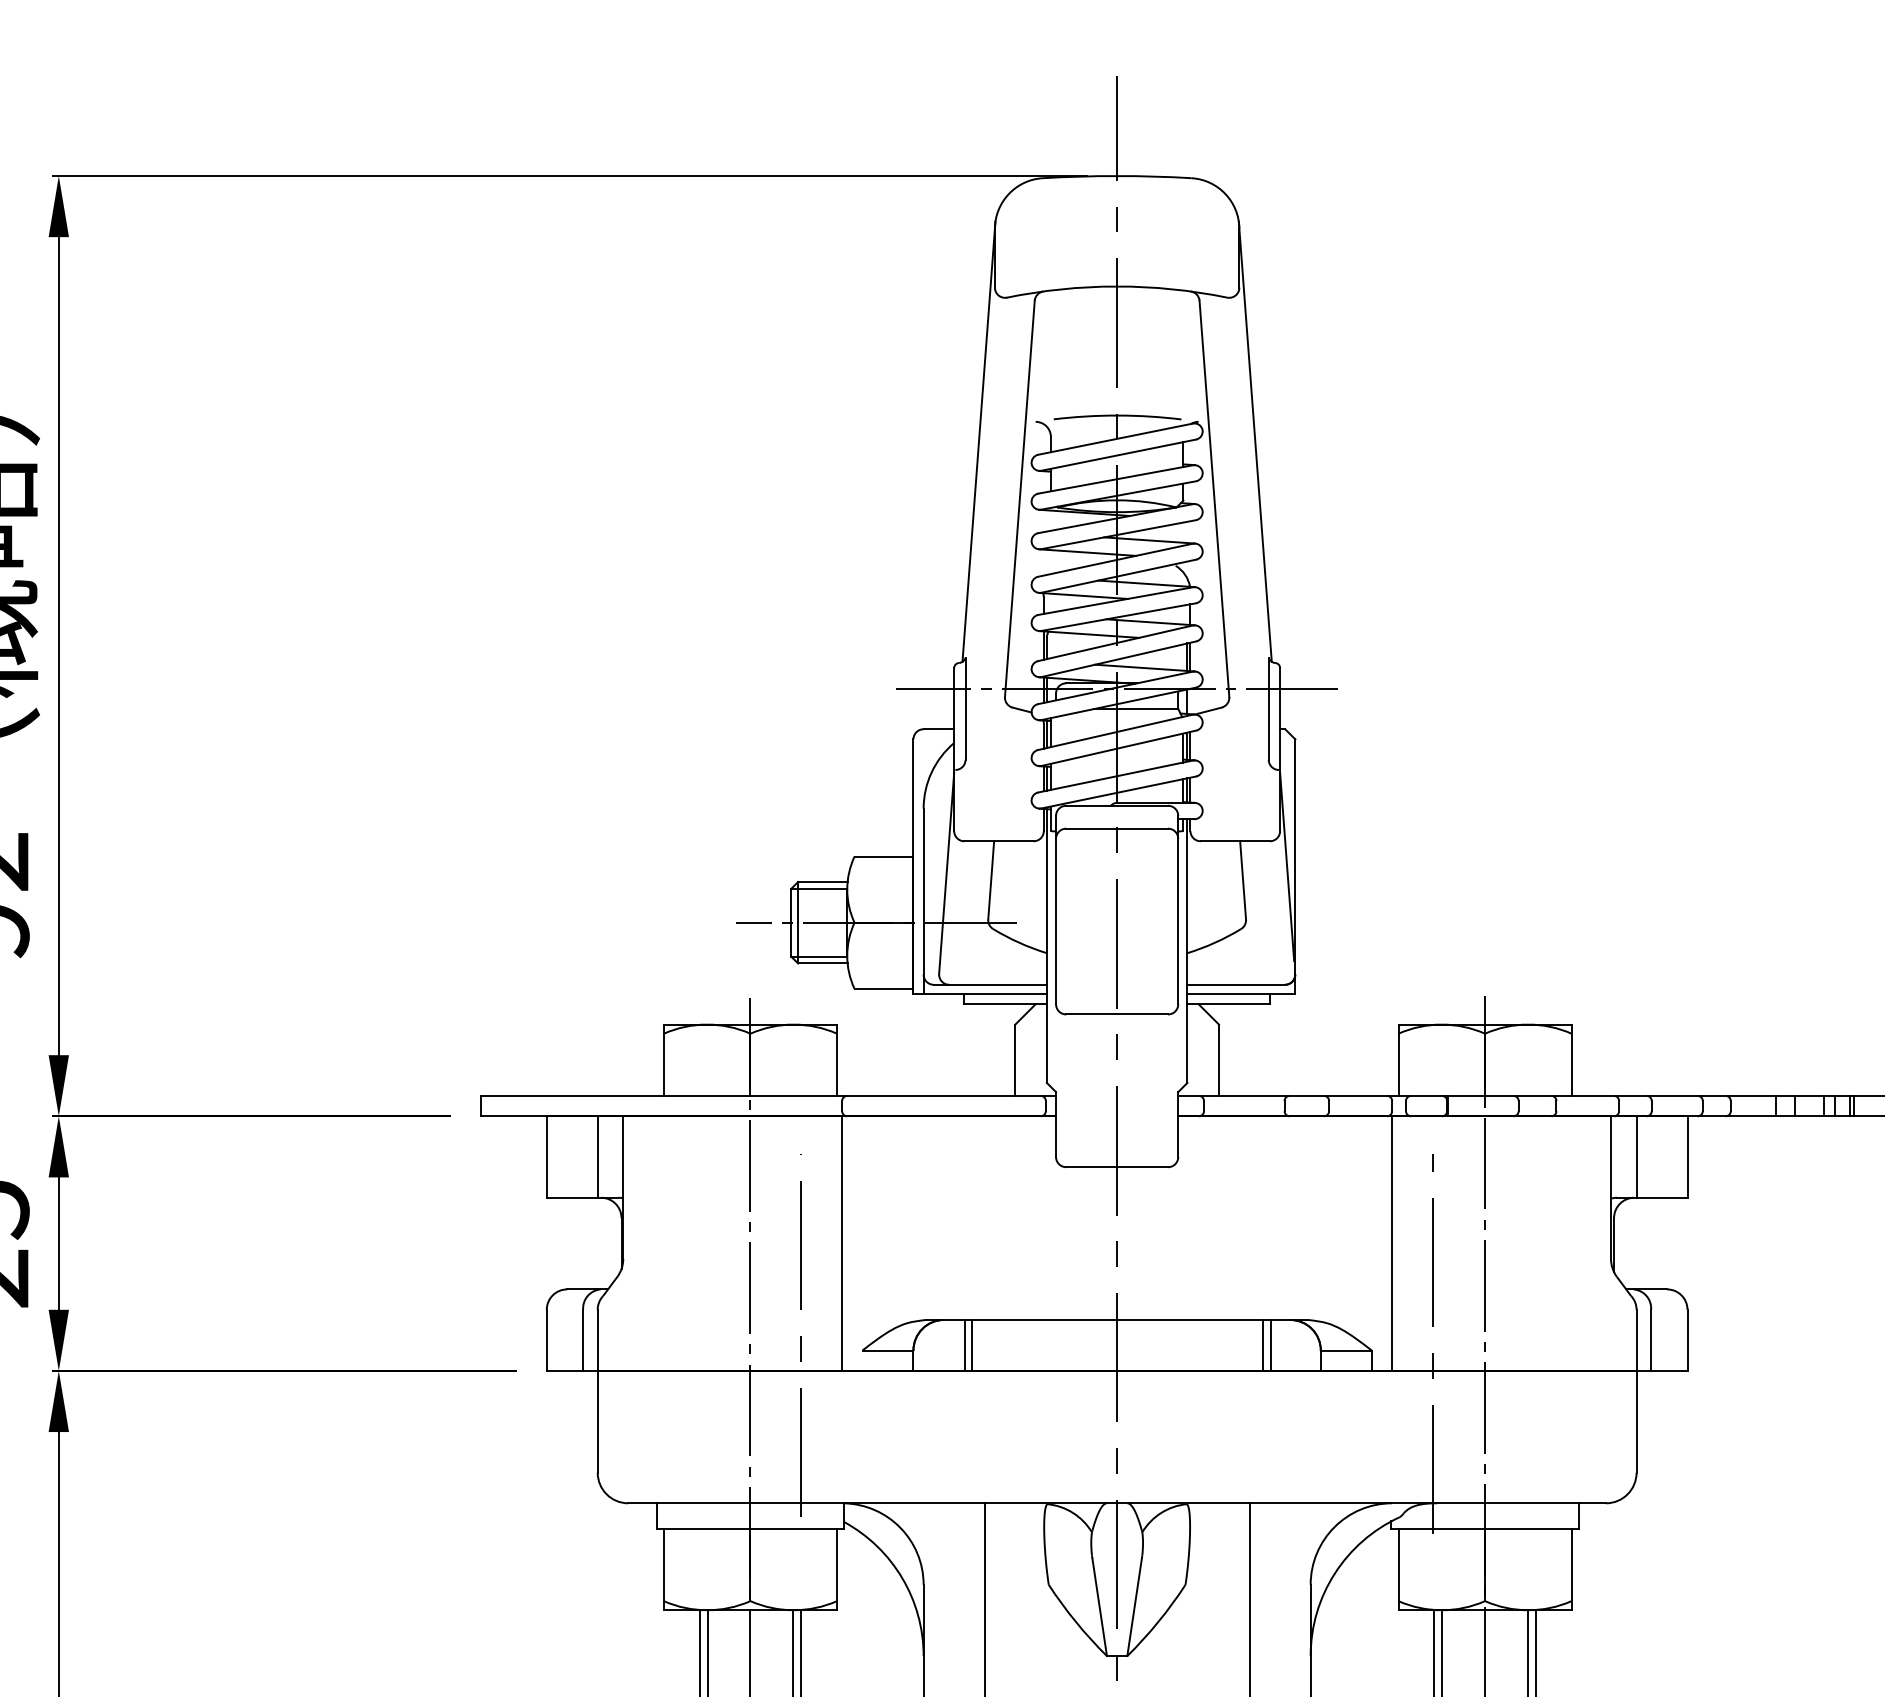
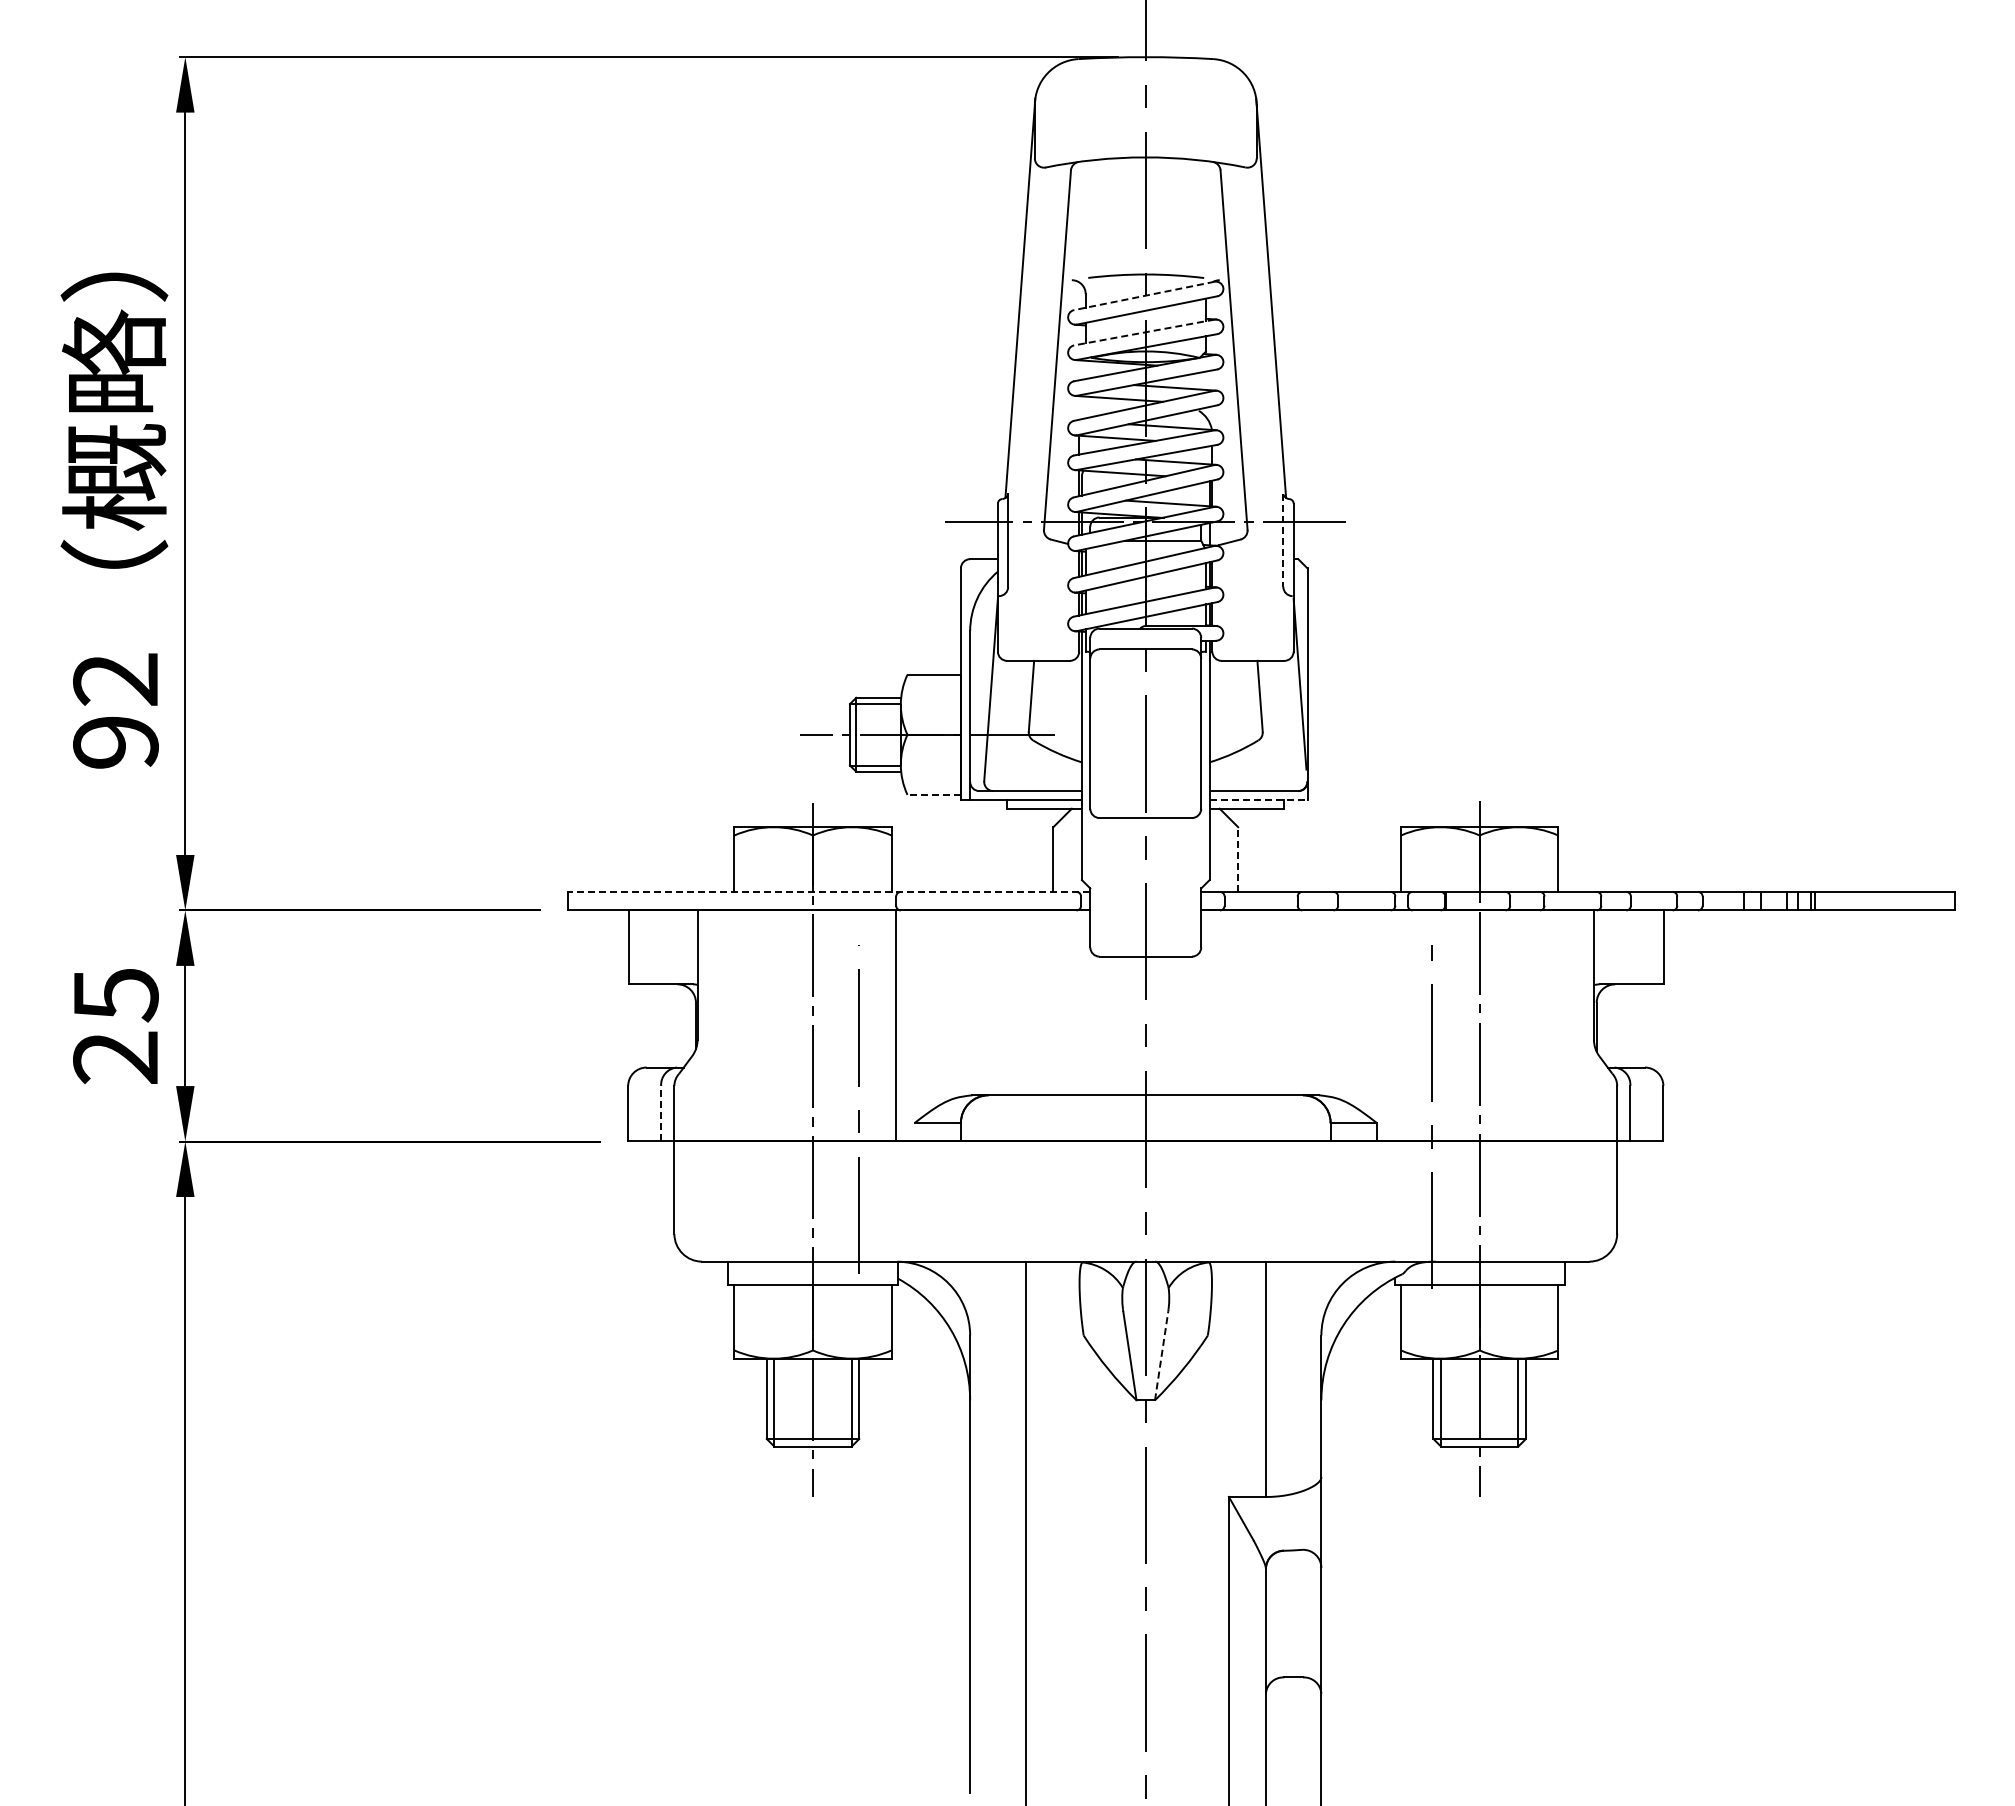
line: (1115, 438) -> (1144, 295), solid -> dashed
line: (1114, 479) -> (1143, 332), solid -> dashed
line: (1268, 709) -> (1283, 541), solid -> dashed
line: (884, 988) -> (934, 794), solid -> dashed
line: (1241, 994) -> (1258, 799), solid -> dashed
line: (1219, 1060) -> (1238, 859), solid -> dashed
line: (767, 1095) -> (828, 891), solid -> dashed
line: (597, 1157) -> (674, 947), removed
line: (1636, 1157) -> (1617, 947), removed
line: (1392, 1243) -> (1395, 1025), removed
line: (583, 1340) -> (661, 1113), solid -> dashed
line: (964, 1345) -> (1007, 1118), removed
line: (971, 1345) -> (1013, 1118), removed
line: (1262, 1345) -> (1277, 1118), removed
line: (1271, 1345) -> (1285, 1118), removed
line: (1134, 1607) -> (1161, 1356), solid -> dashed

